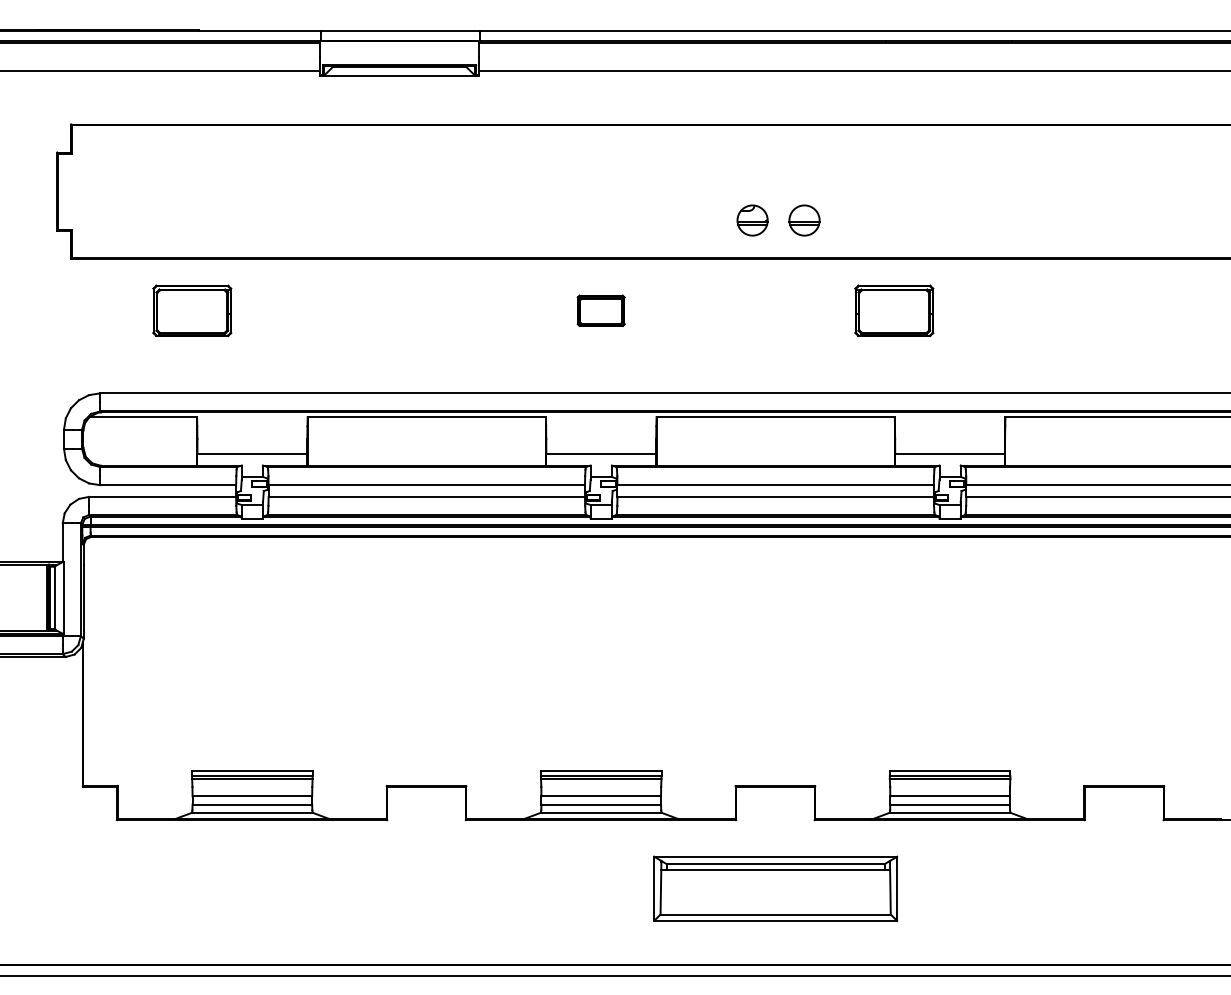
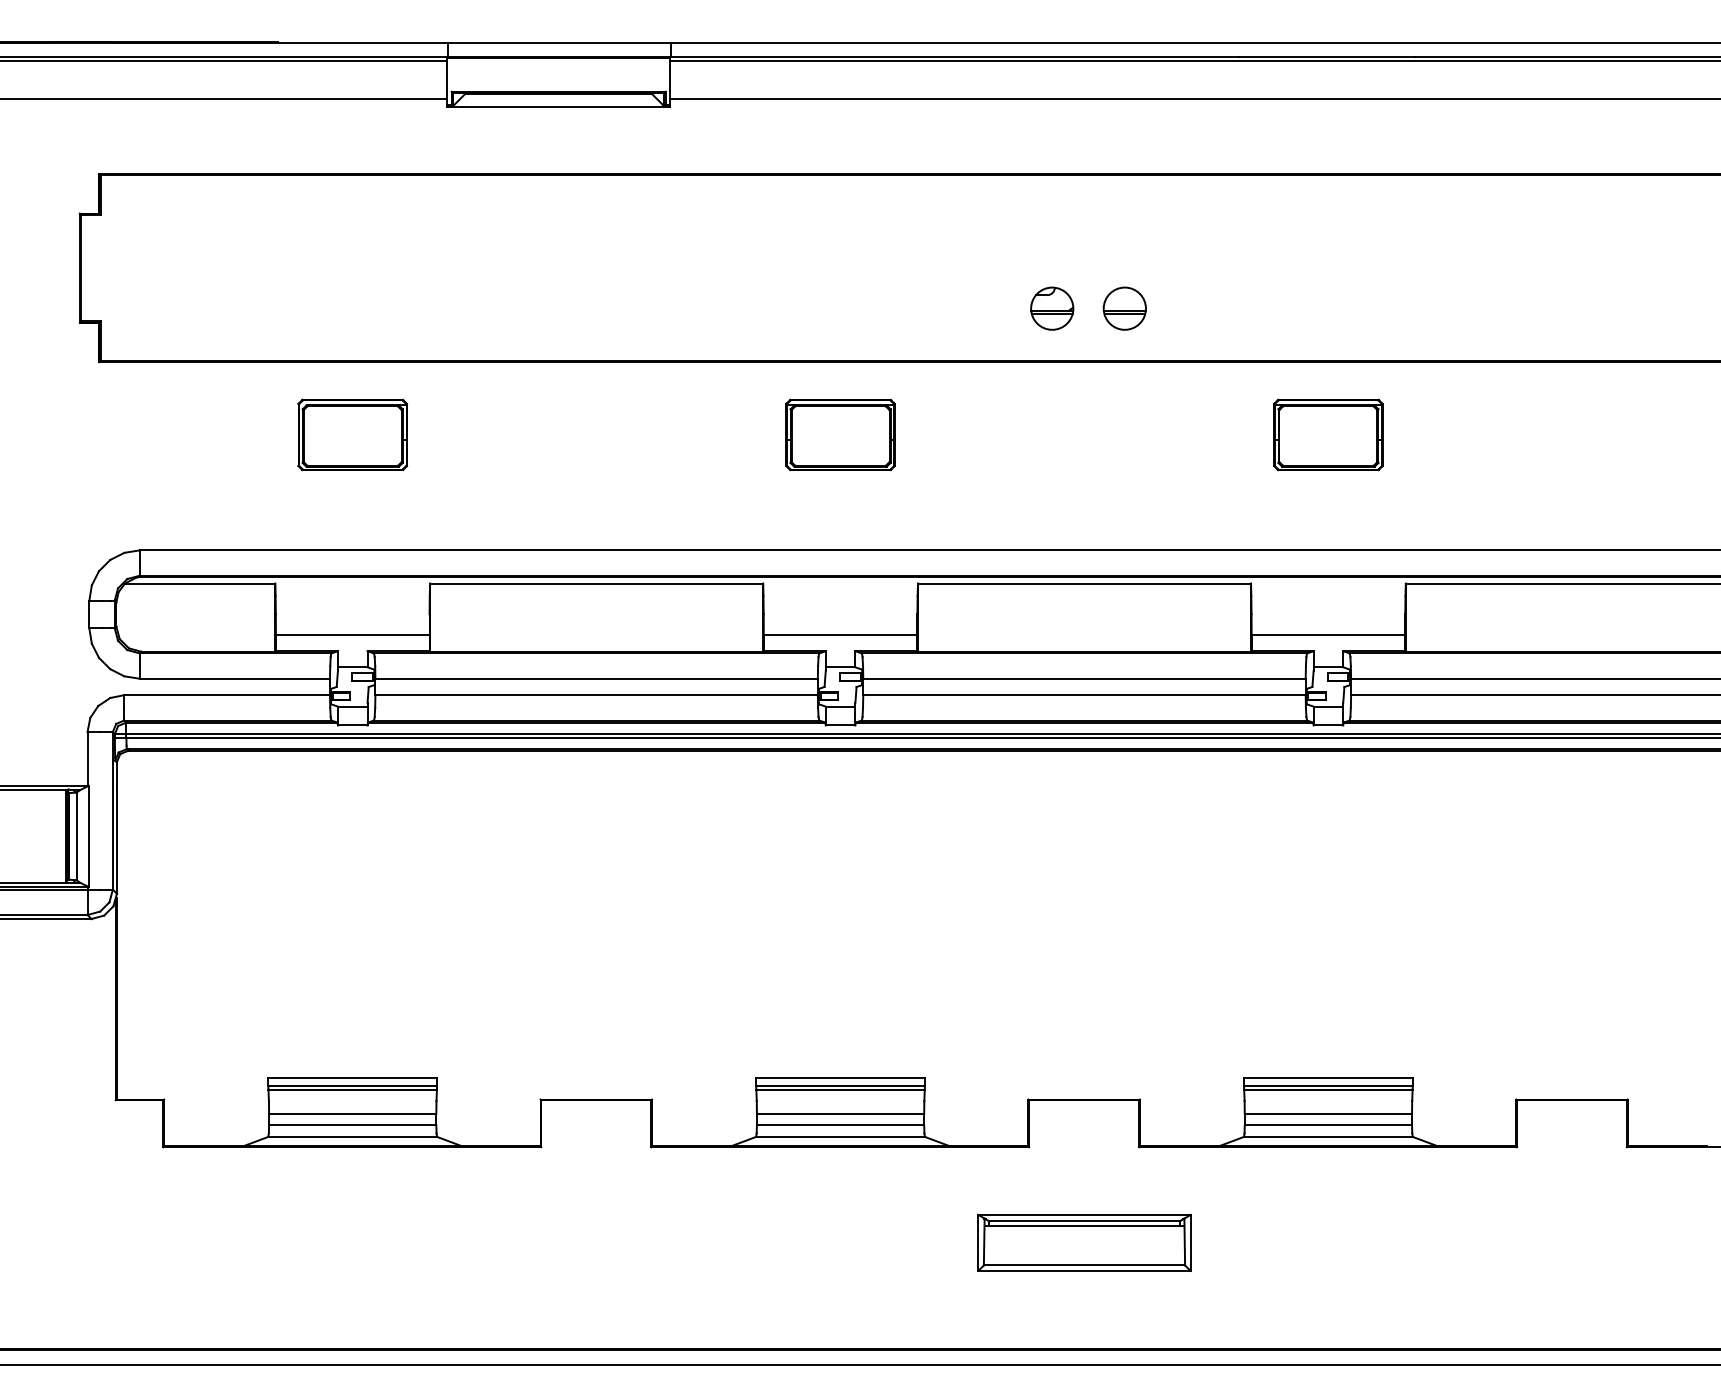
part: (192, 310) -> (352, 434), moved
part: (601, 310) -> (840, 434), size x1.67
part: (894, 310) -> (1328, 434), moved
part: (775, 888) -> (1084, 1242), size x0.62

